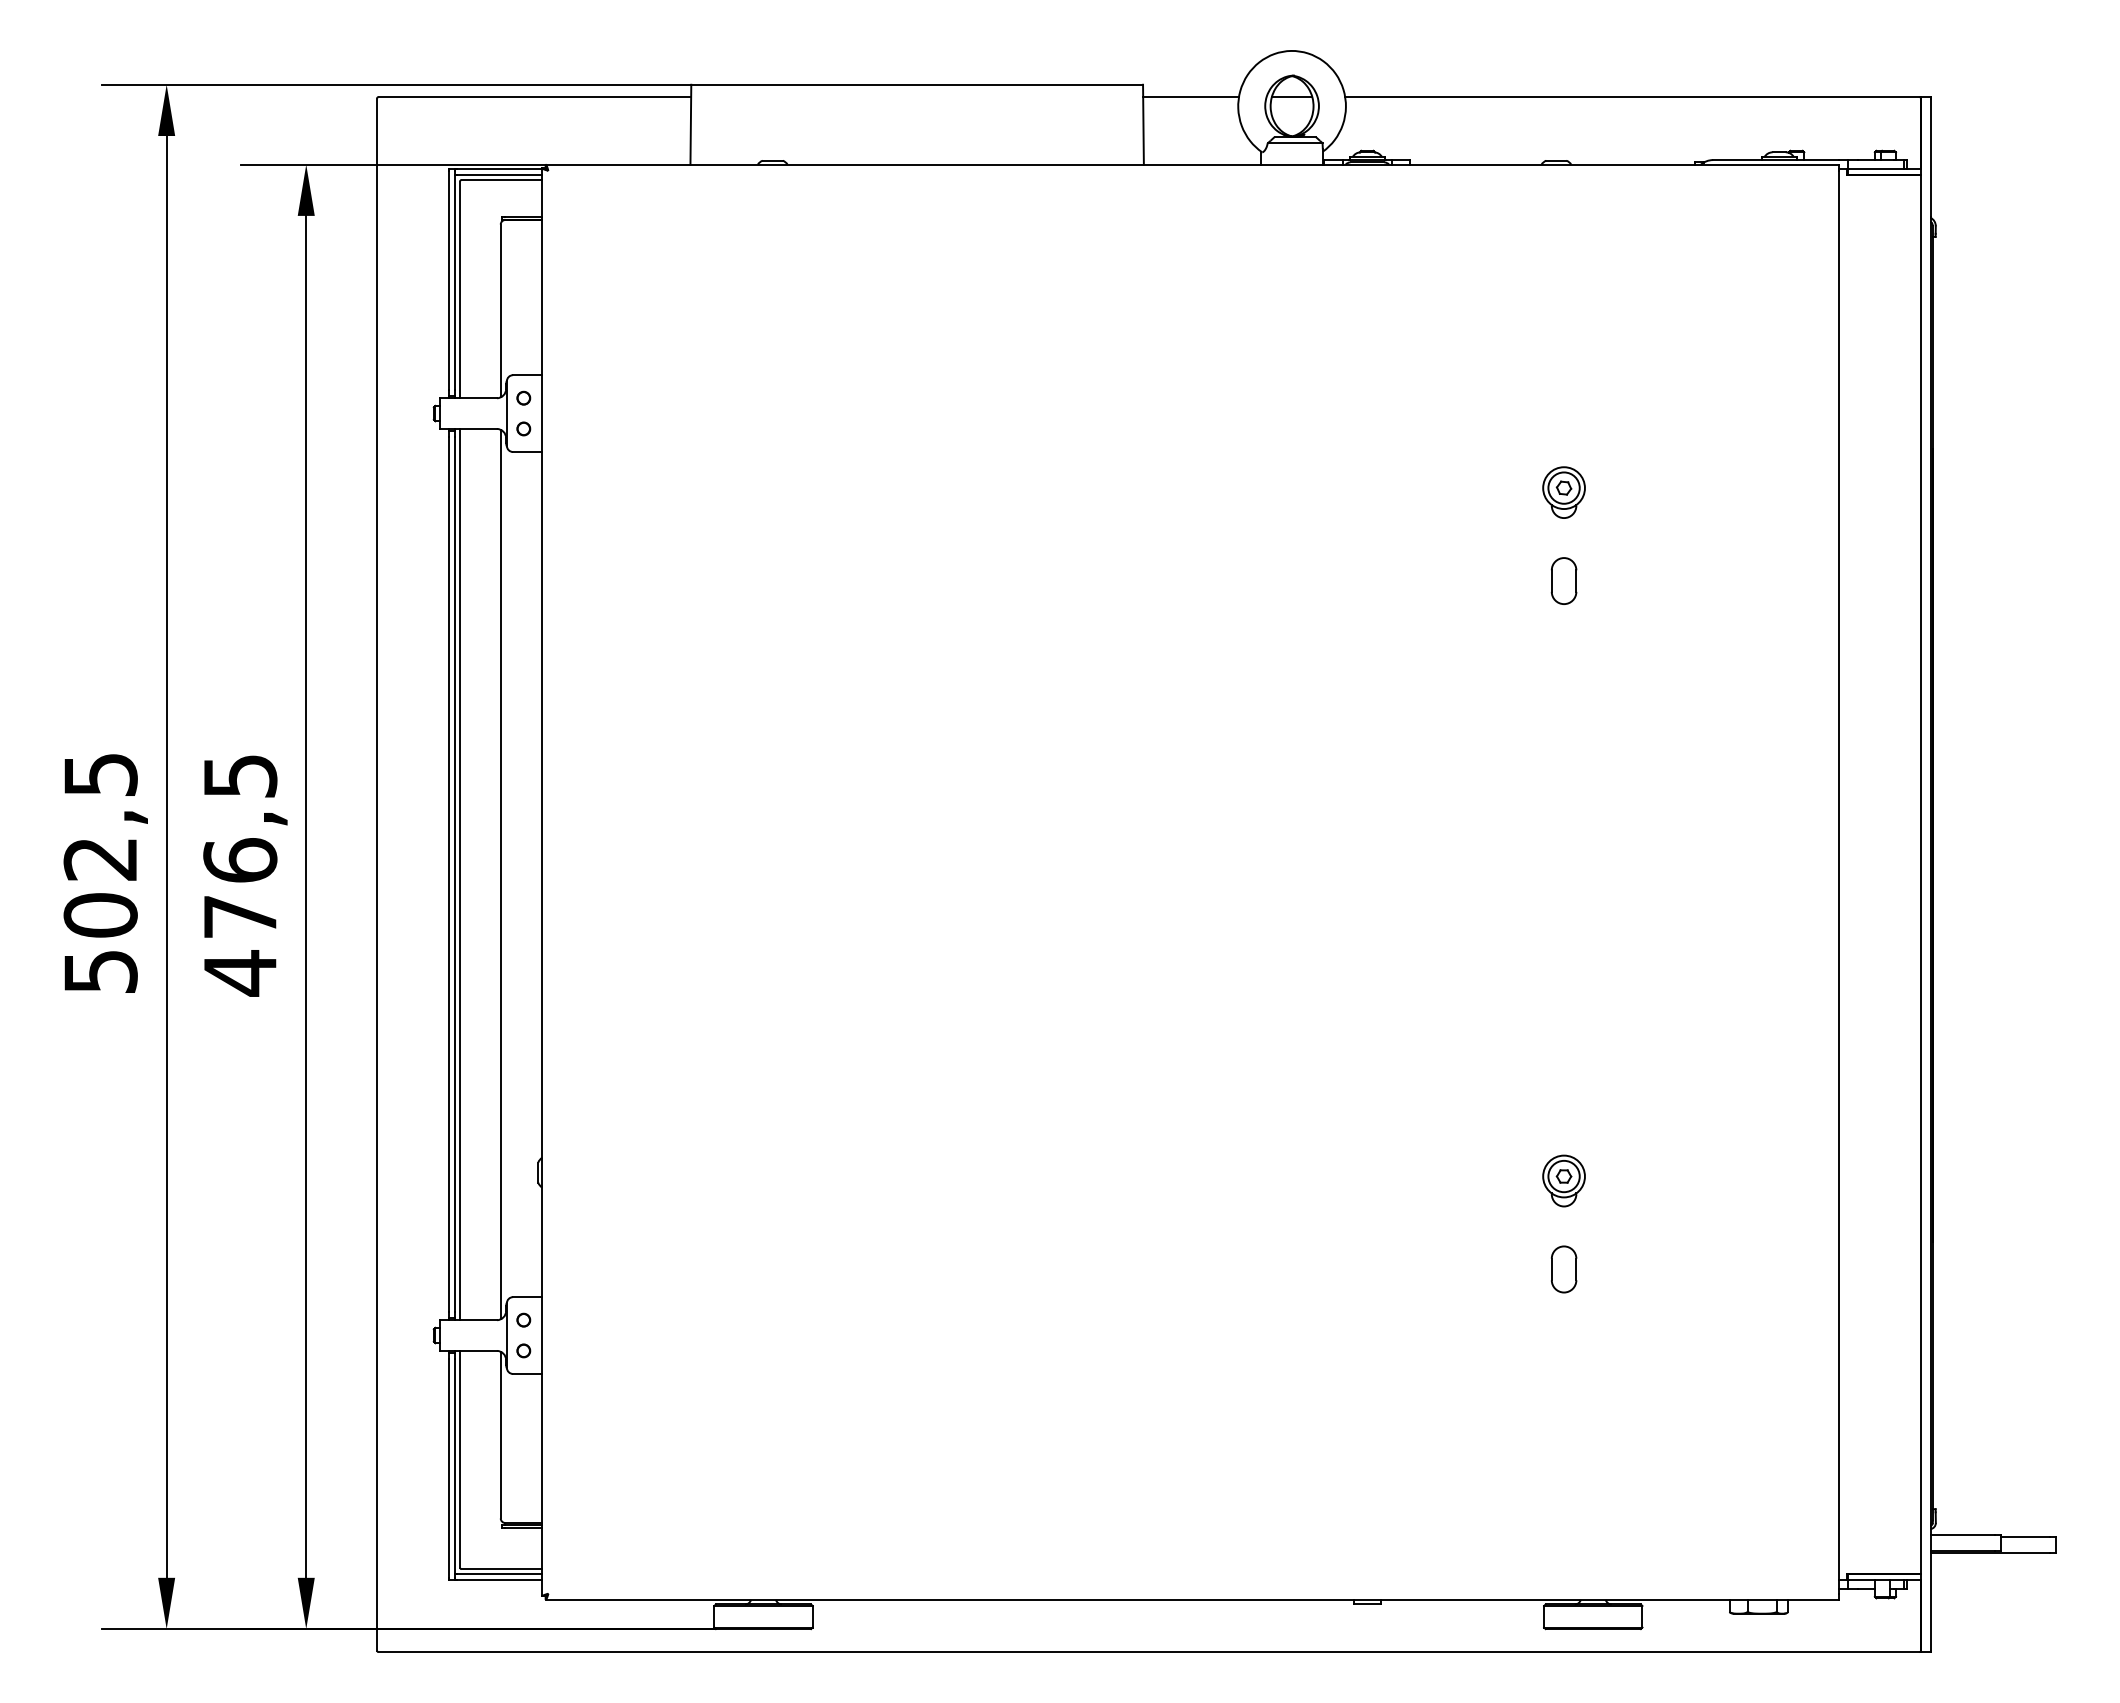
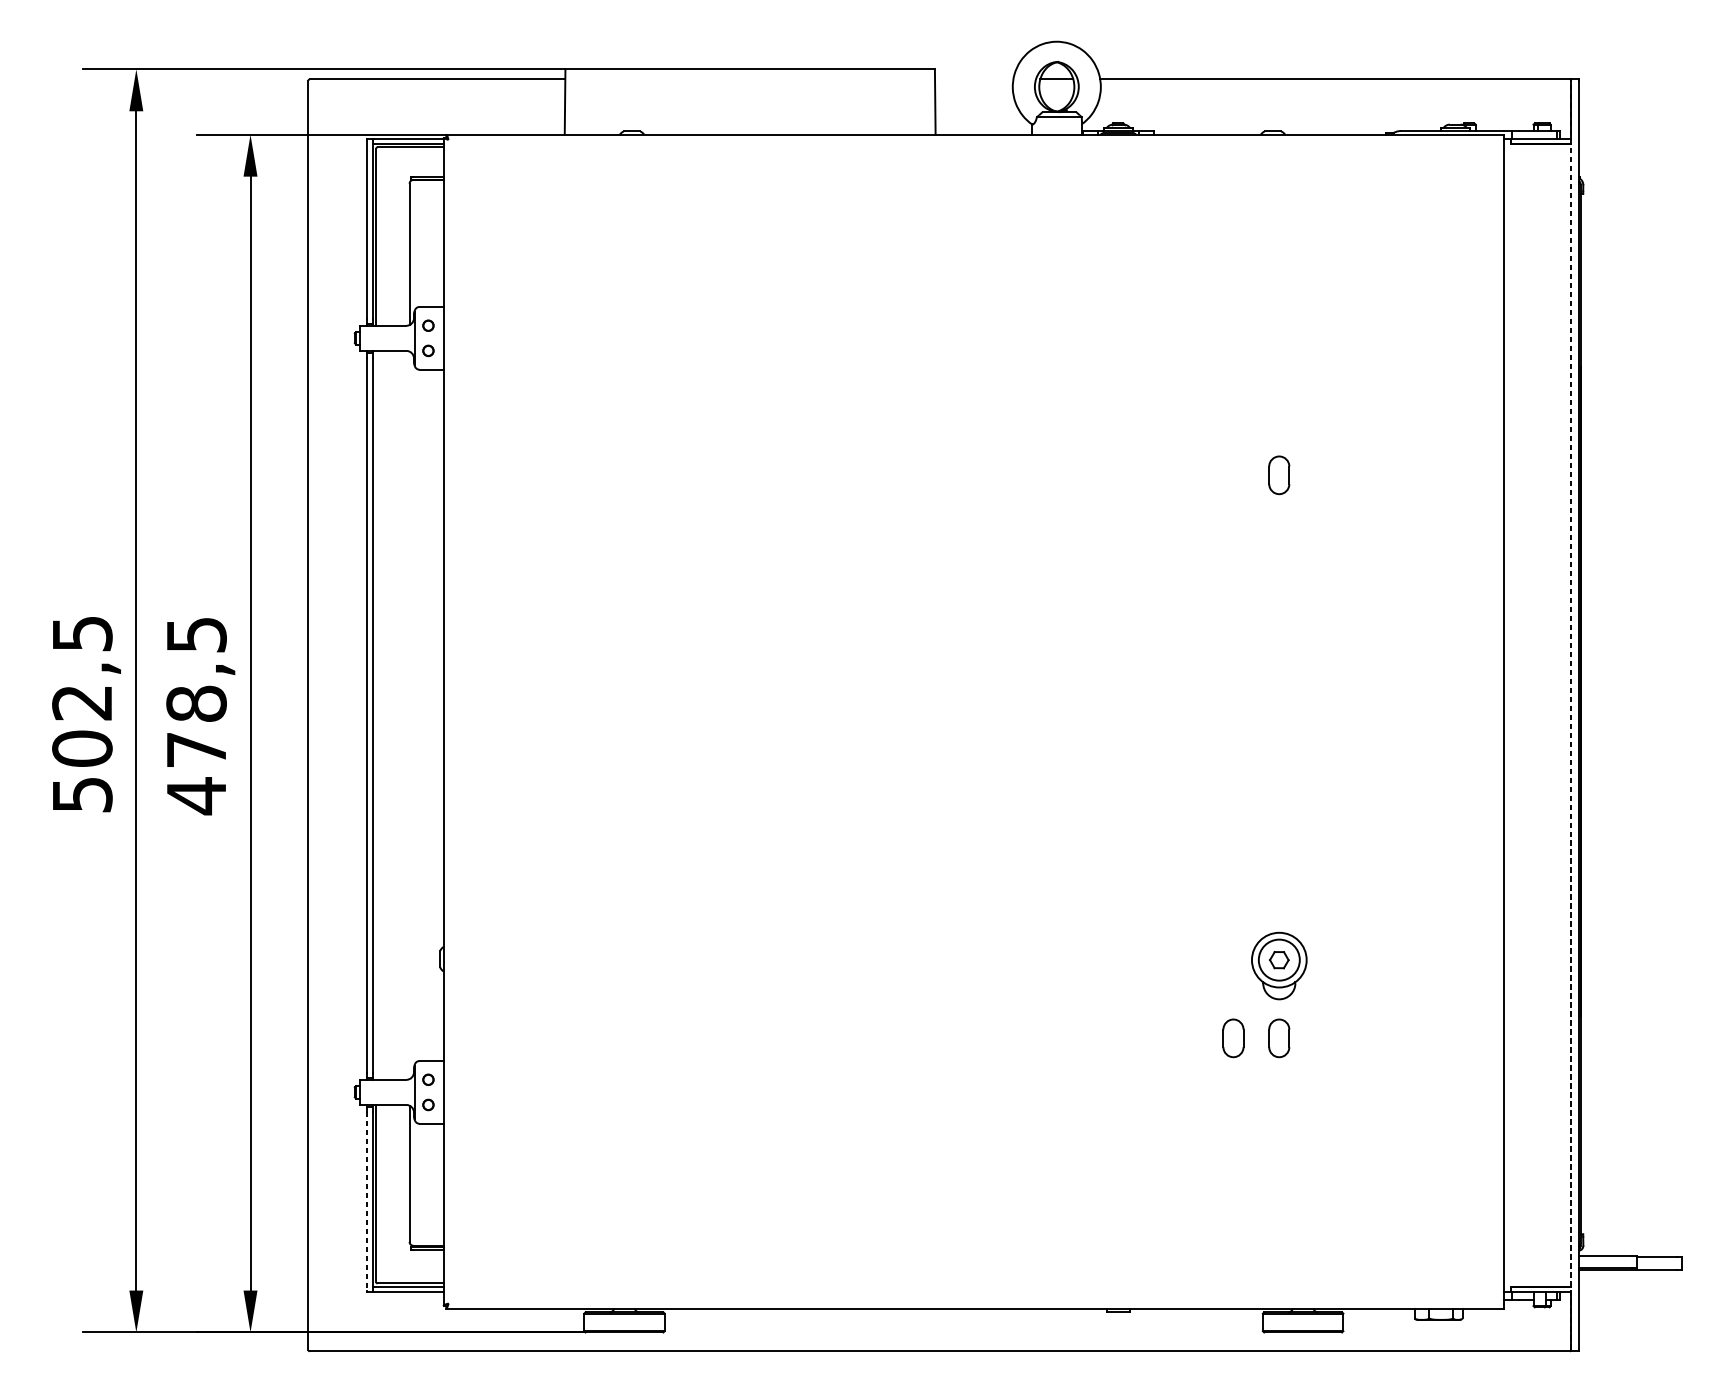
line: (1190, 97) -> (973, 79), removed
part: (1563, 492) -> (1278, 402), removed
text: (240, 860) -> (196, 703), 476,5 -> 478,5
line: (460, 874) -> (376, 715), removed
line: (500, 874) -> (409, 715), removed
line: (1921, 874) -> (1571, 715), solid -> dashed
part: (1563, 1180) -> (1278, 965), size x1.6
part: (1508, 1269) -> (1233, 1038), added
line: (449, 1468) -> (367, 1201), solid -> dashed

